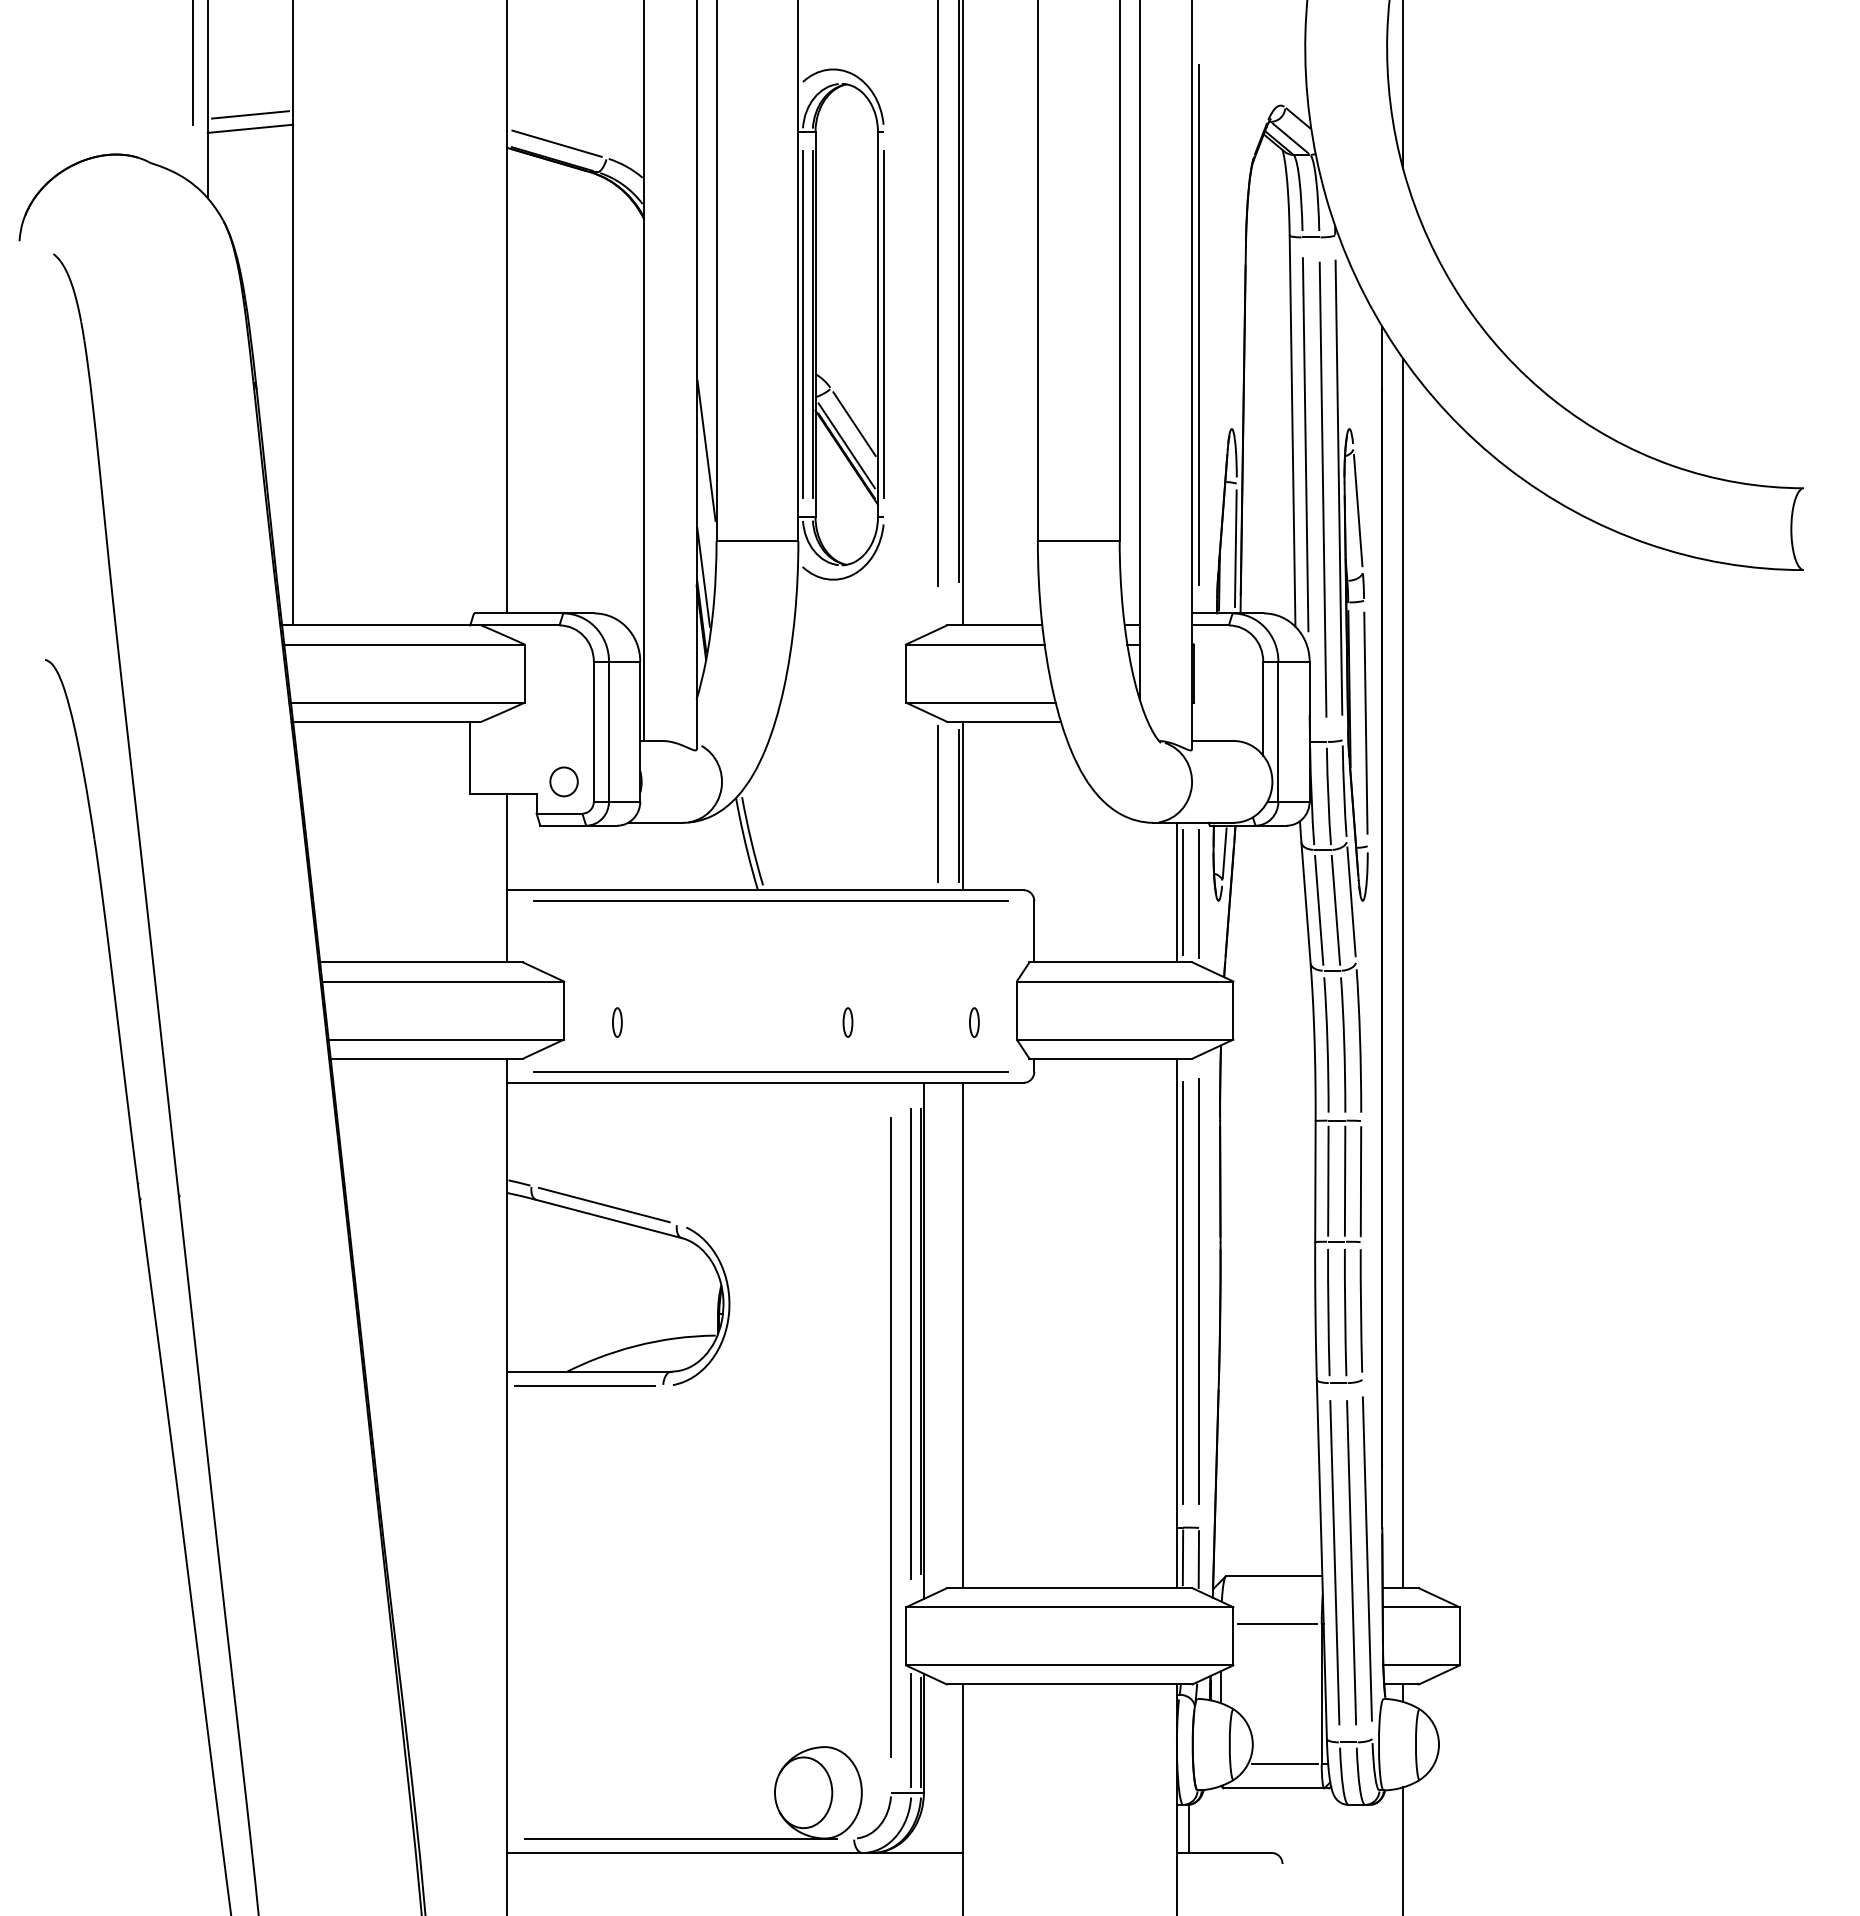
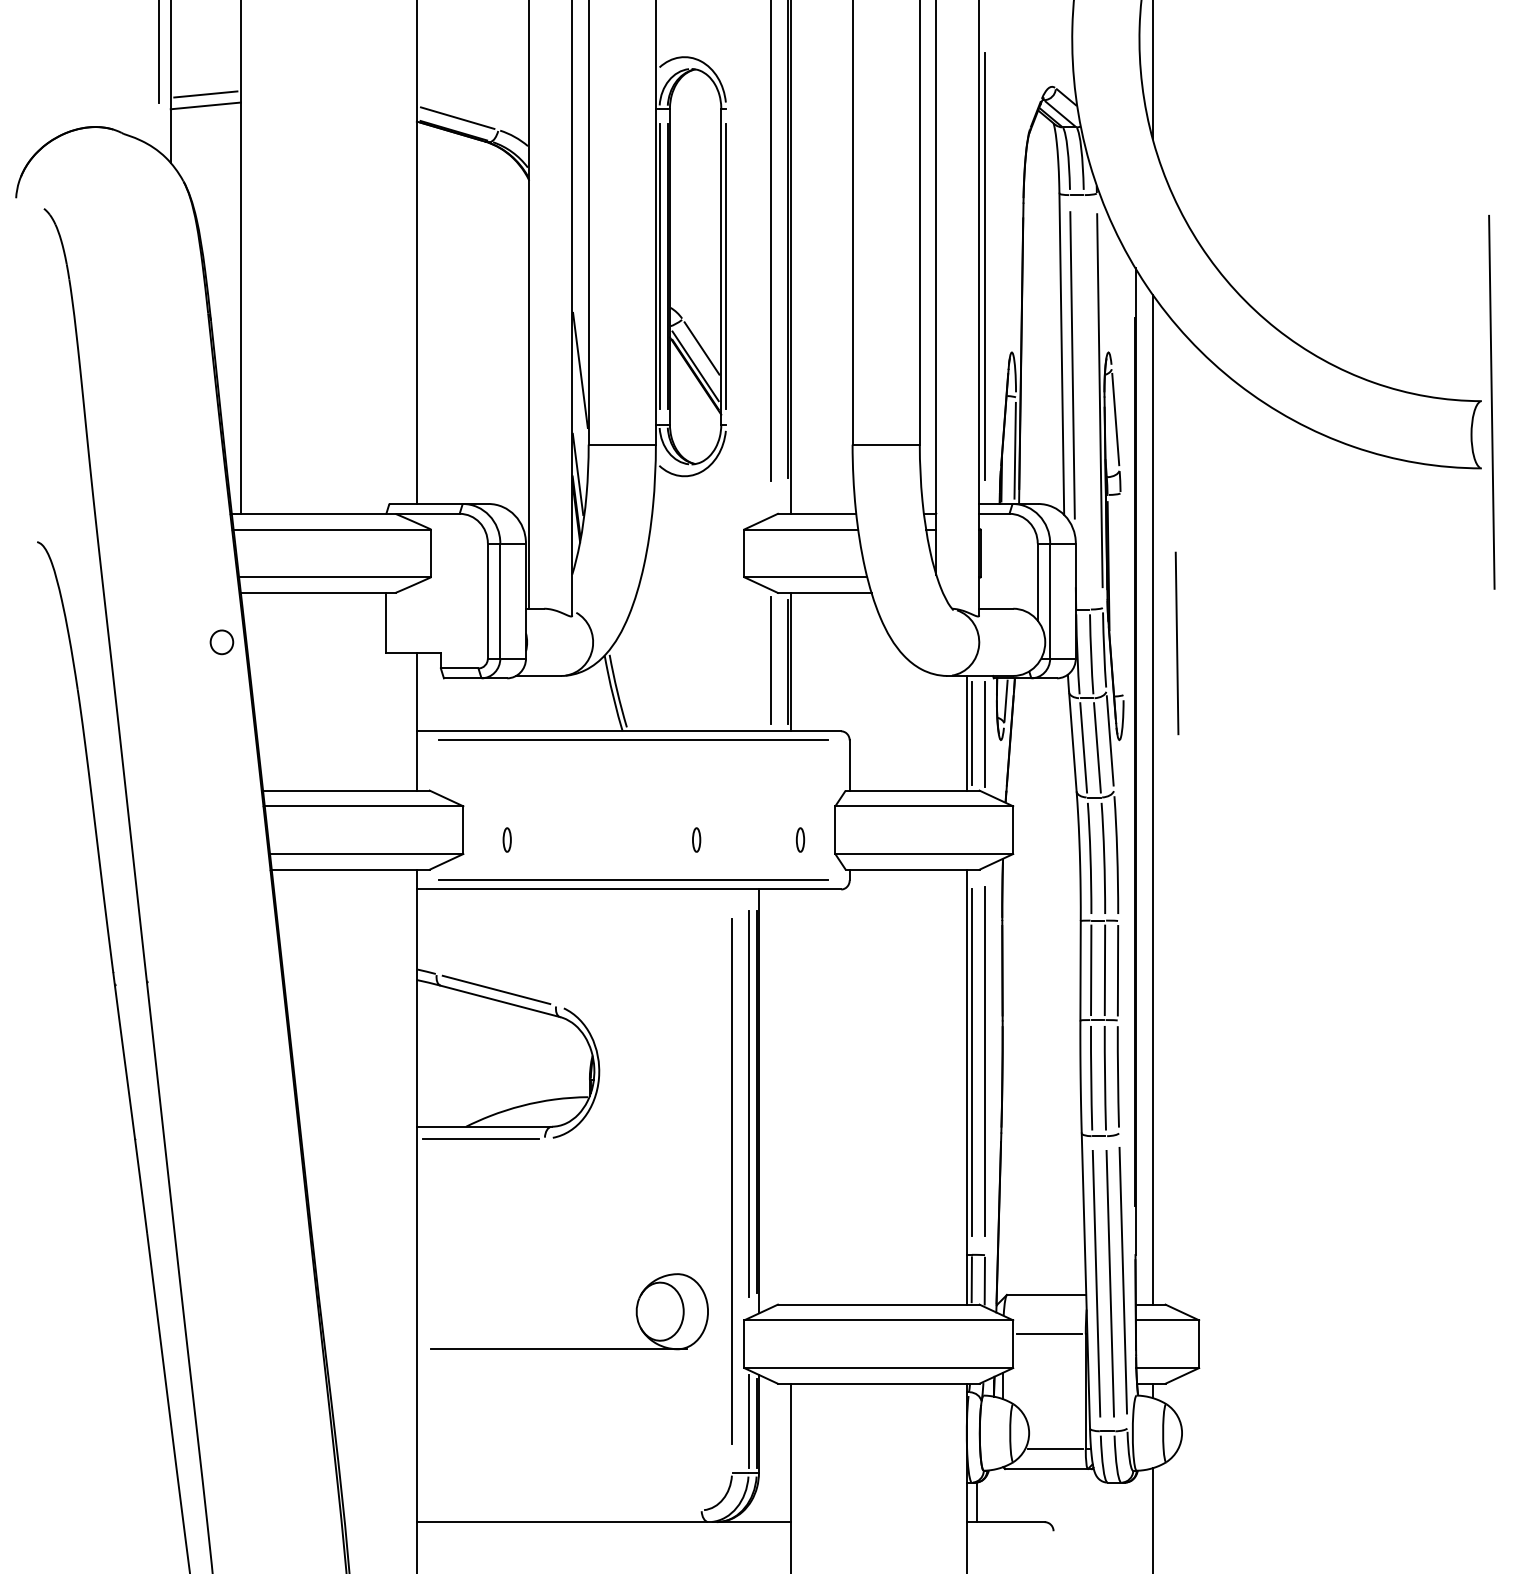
line: (1322, 489) -> (1491, 402), moved
line: (1365, 722) -> (1176, 642), moved
part: (563, 781) -> (221, 642), moved
line: (962, 1335) -> (790, 1097), removed
part: (693, 1838) -> (569, 1349), moved

